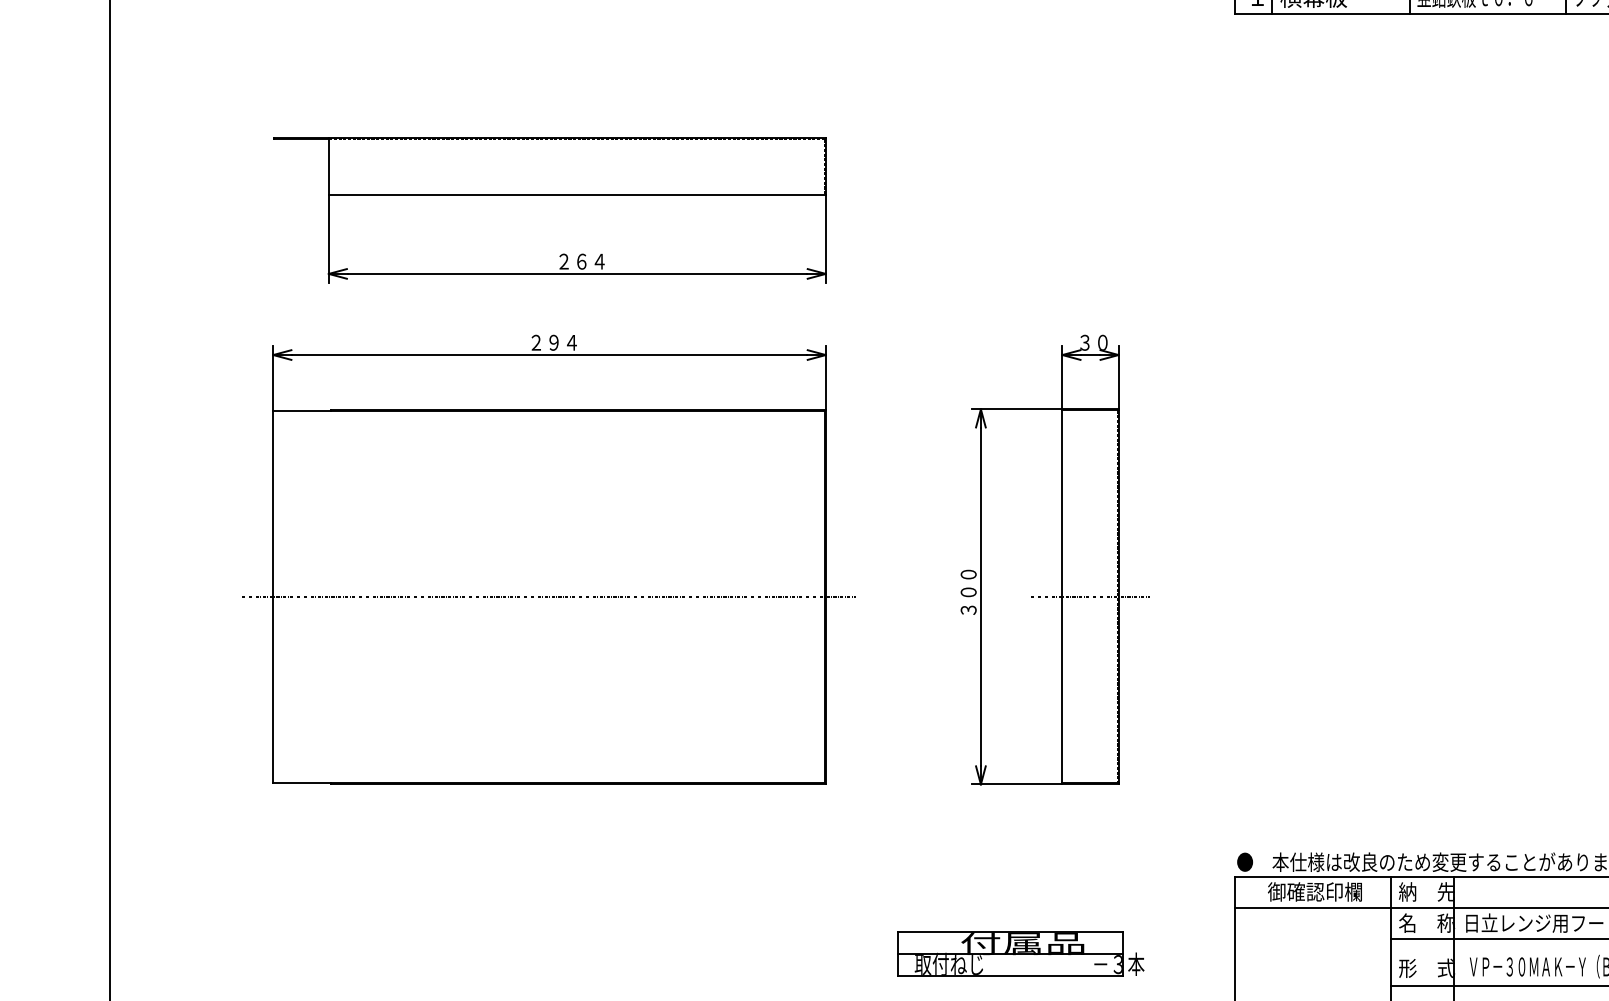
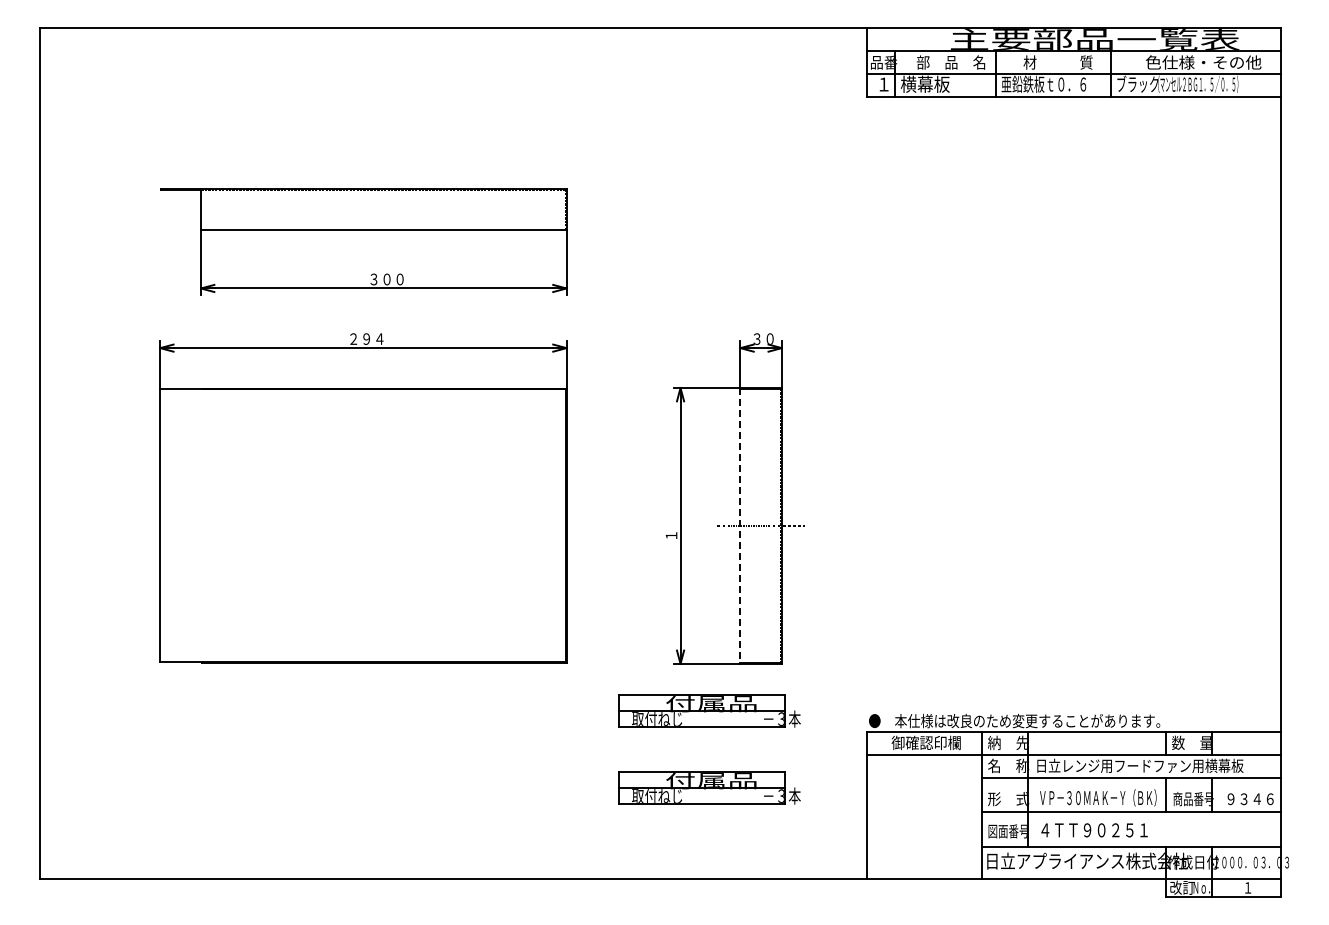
text: (580, 261) -> (386, 279), ２６４ -> ３００
text: (968, 592) -> (671, 522), ３００ -> １
line: (548, 596) -> (362, 525), removed
line: (1062, 596) -> (740, 525), solid -> dashed
part: (1020, 847) -> (709, 710), added

